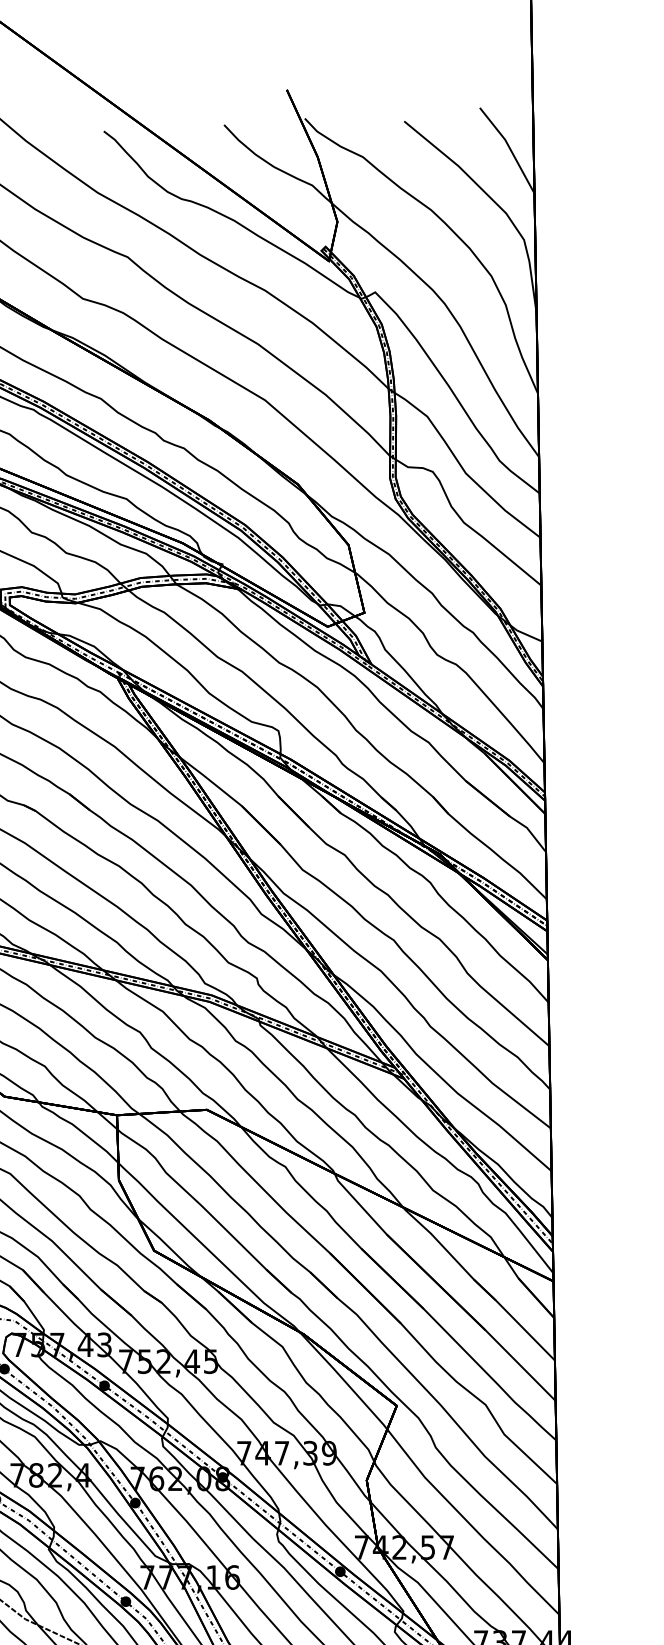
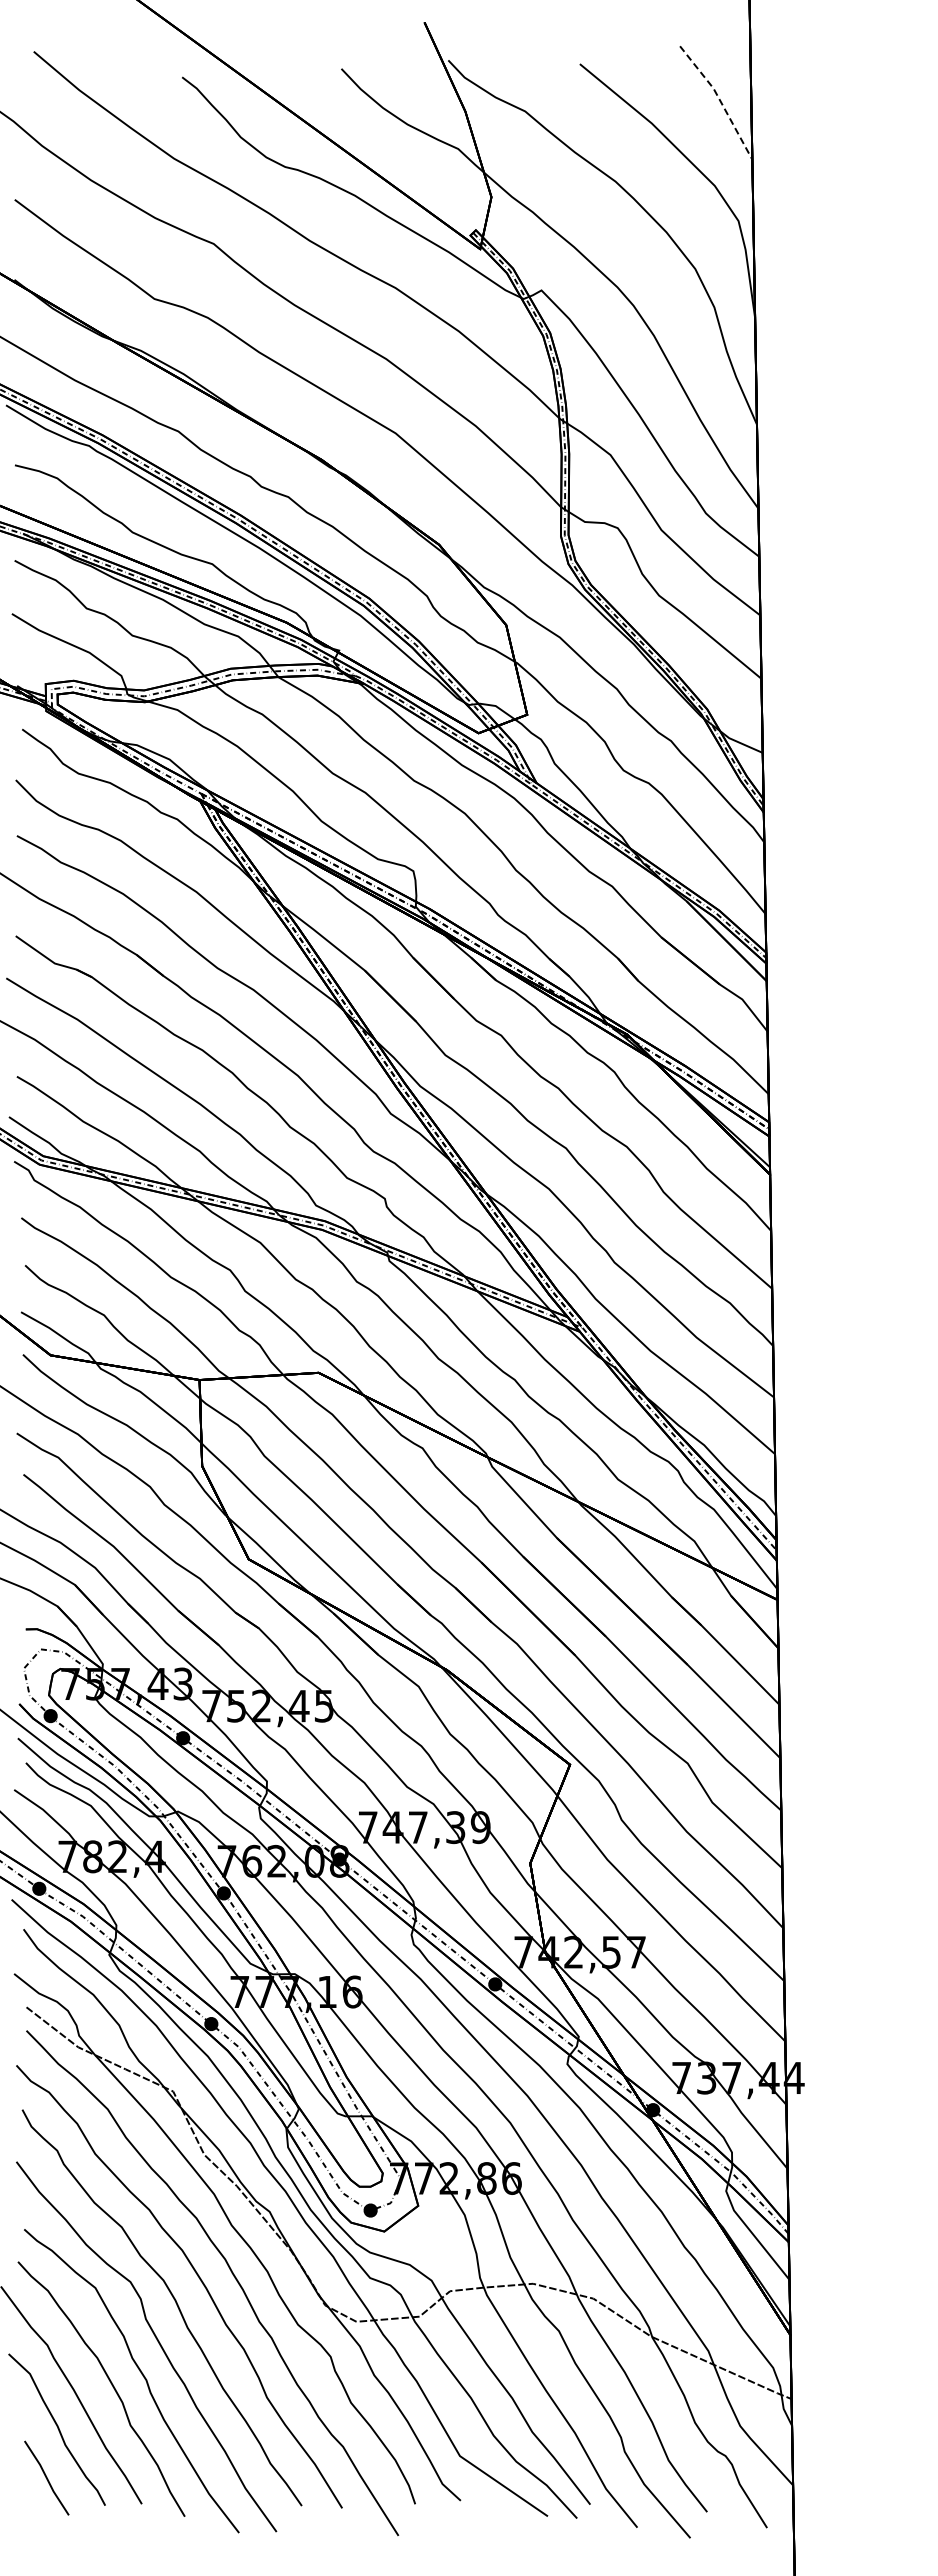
line: (510, 148) -> (720, 100), solid -> dashed

